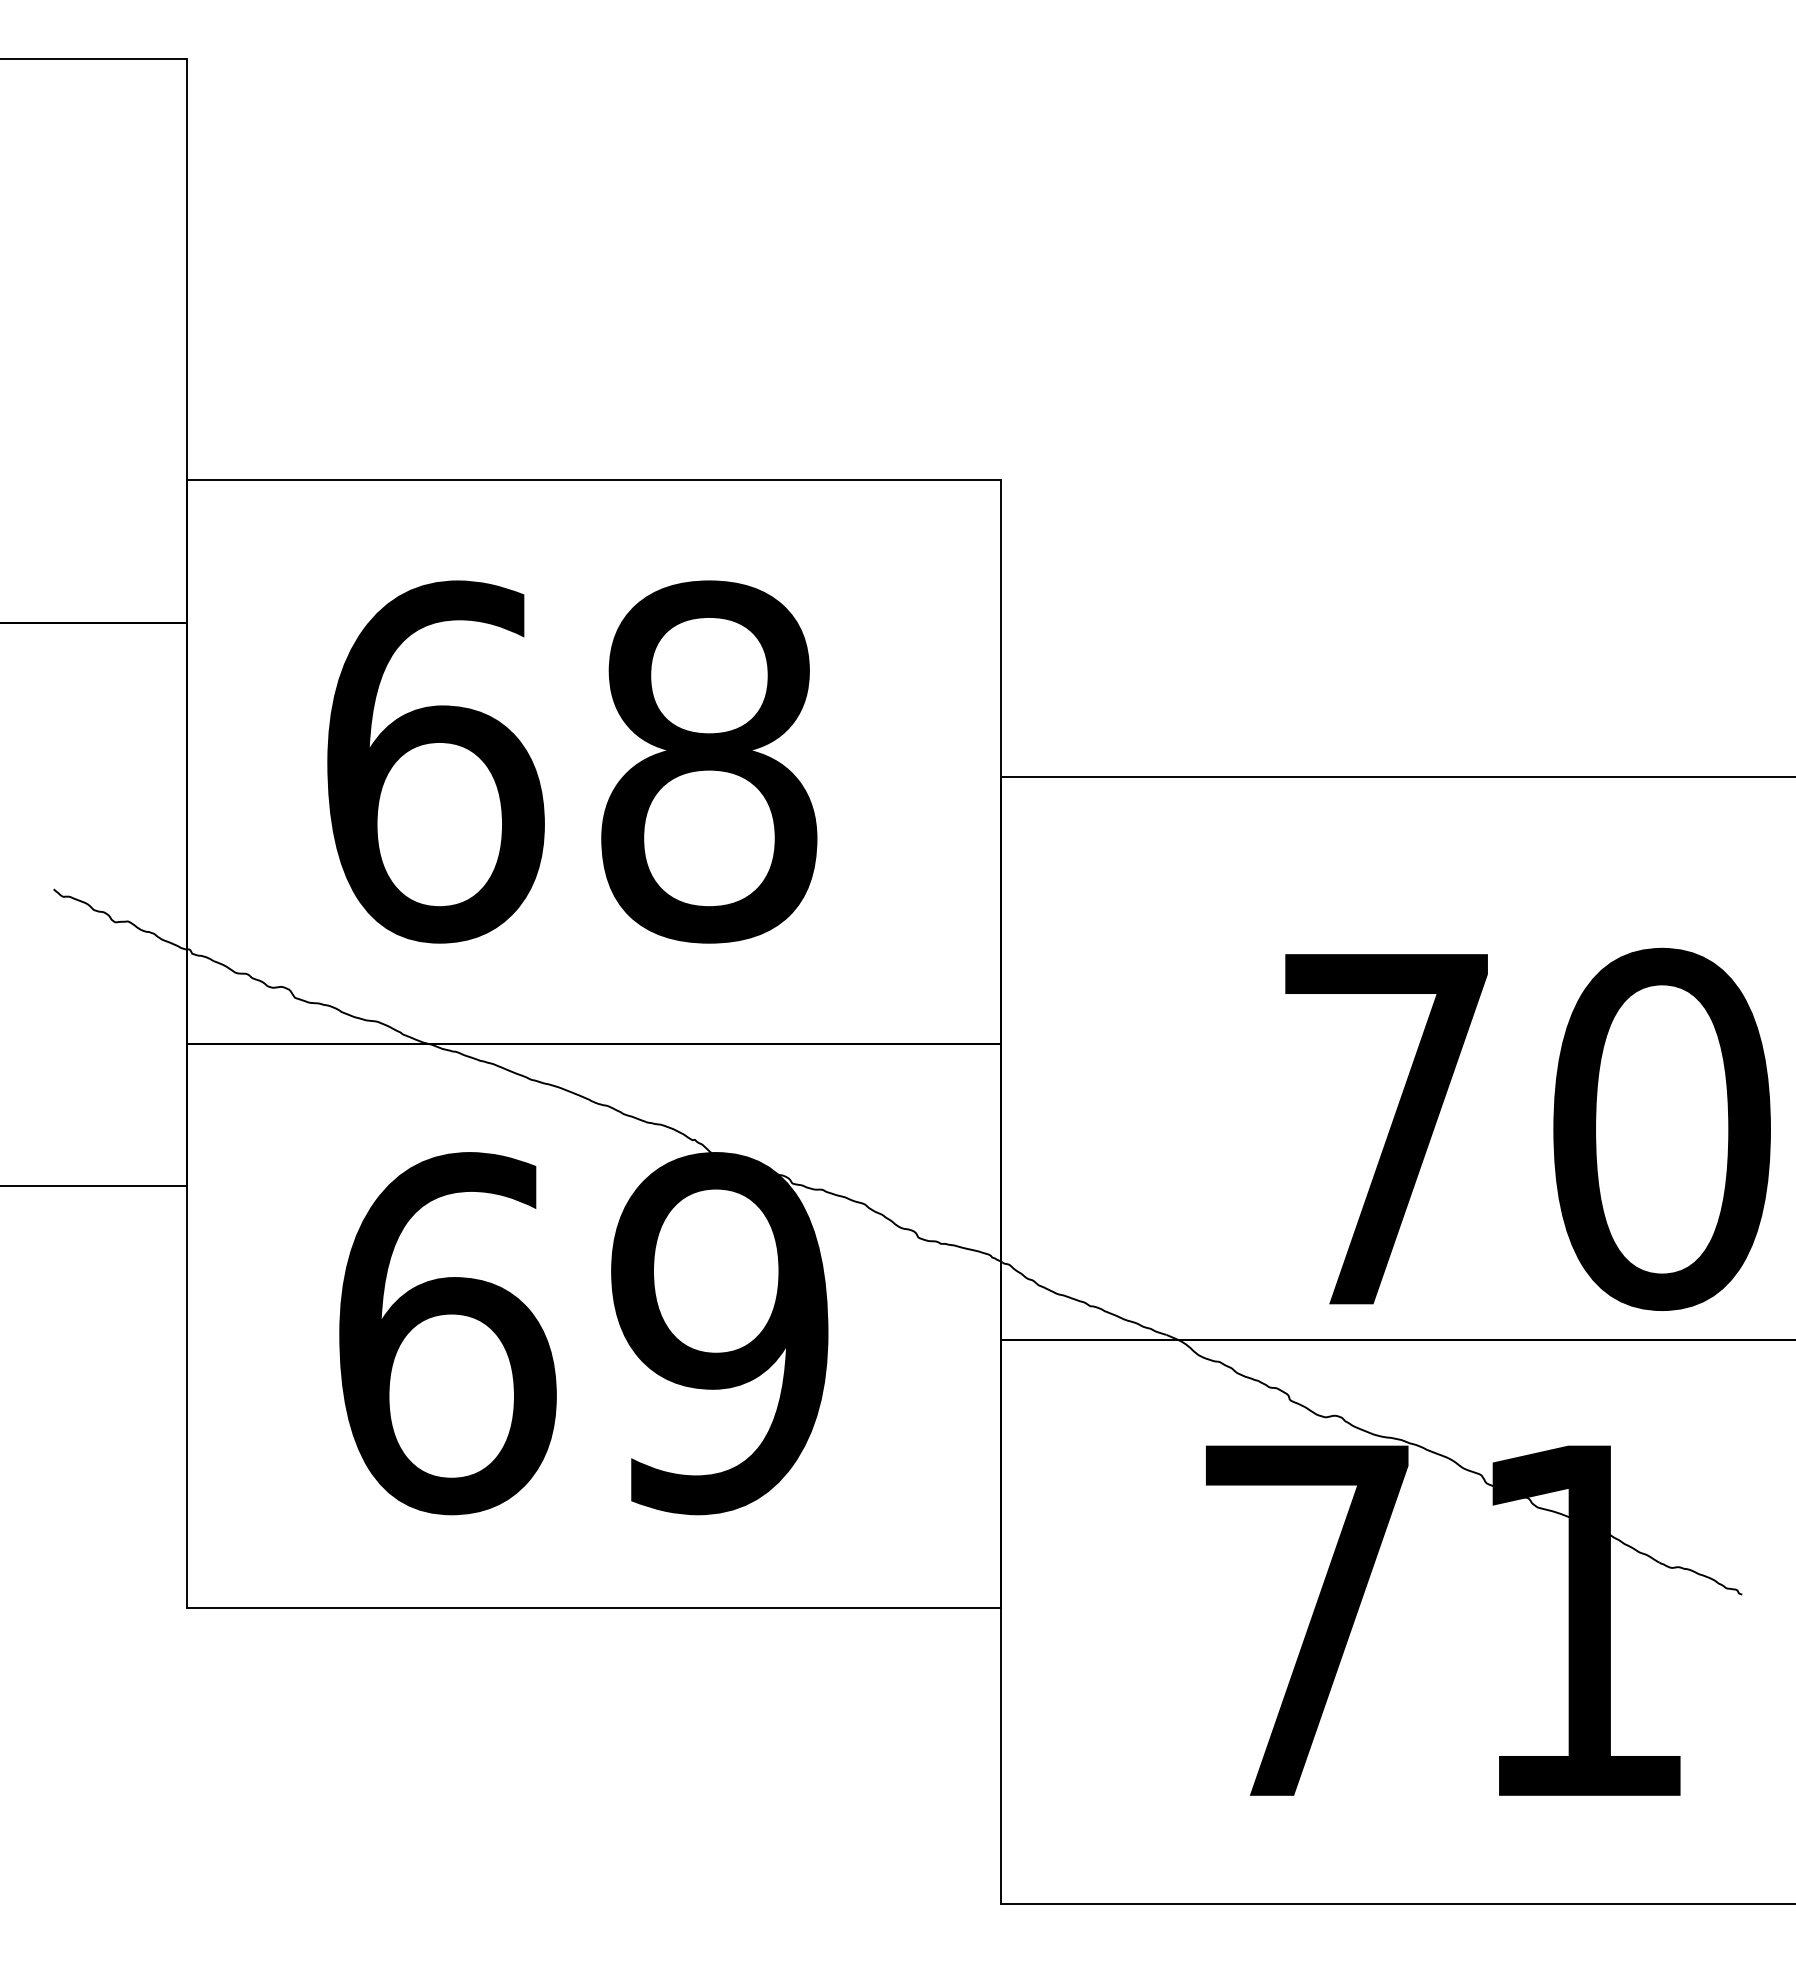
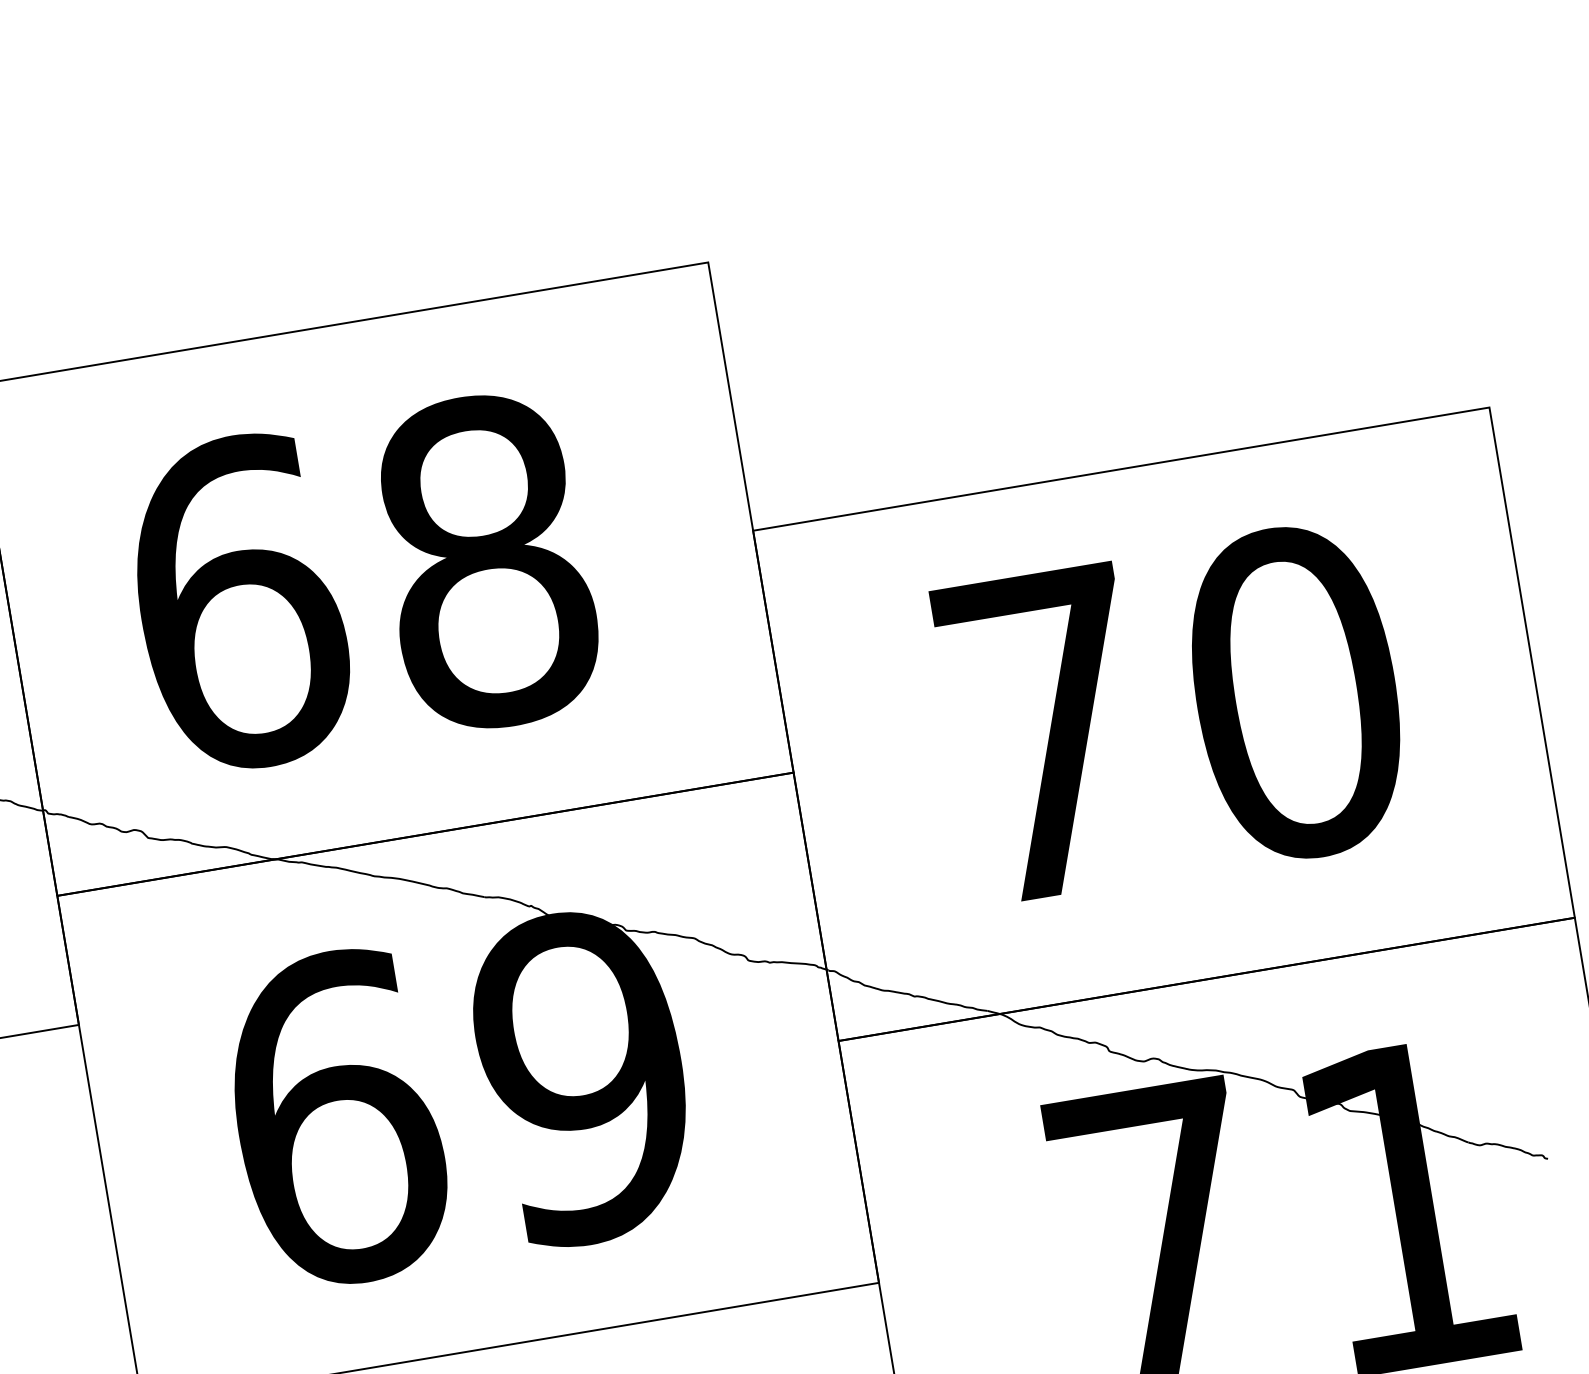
text: (1527, 1128) -> (1174, 712), moved

